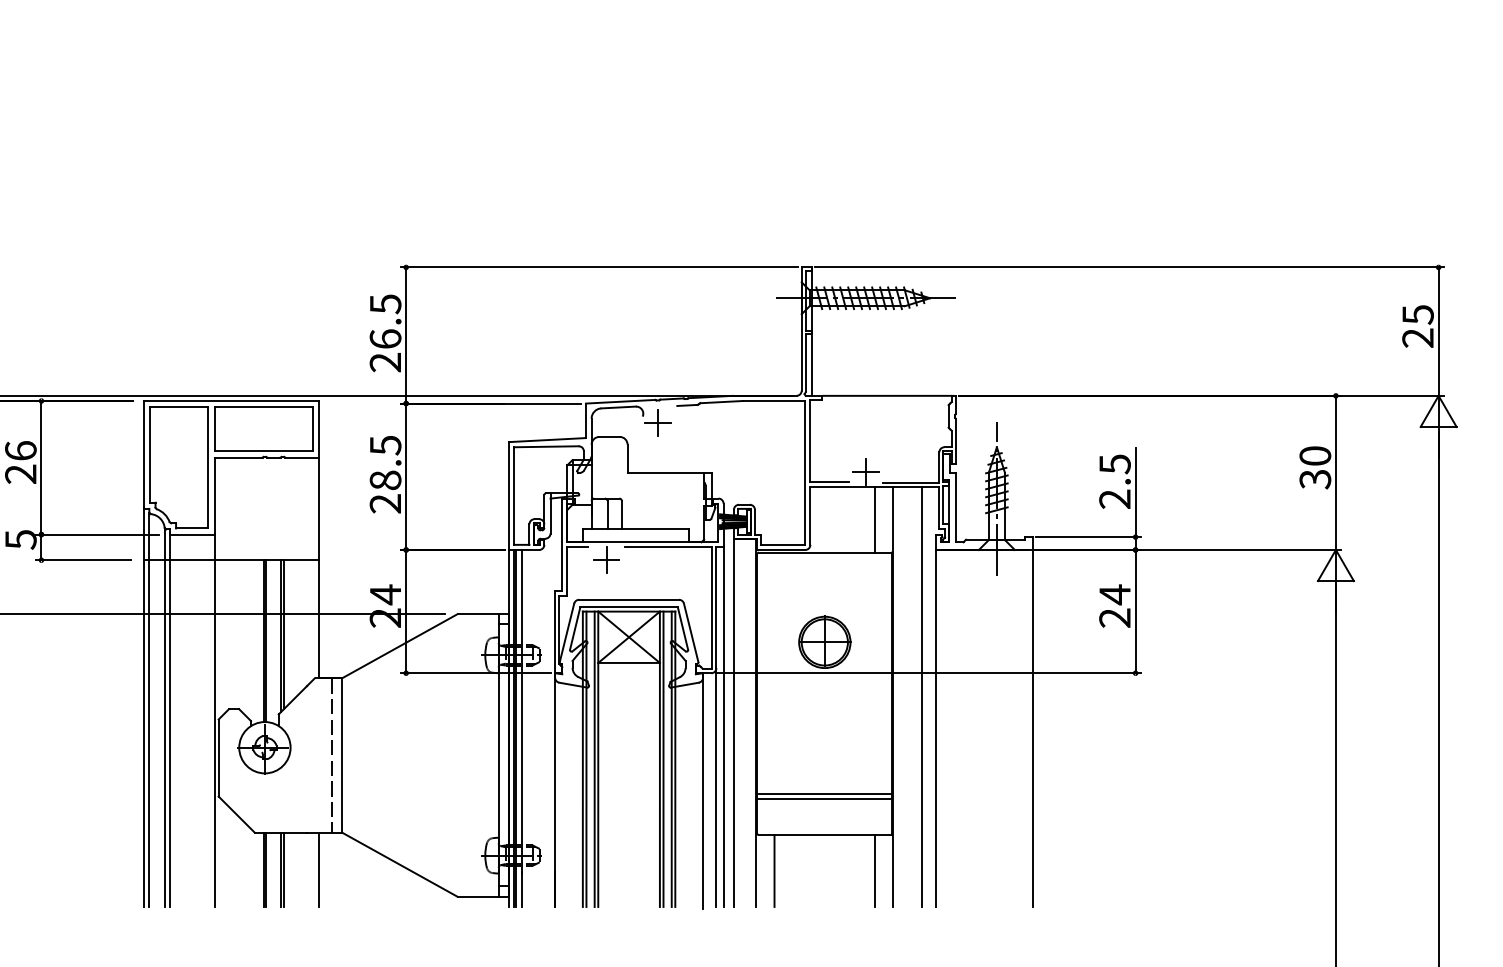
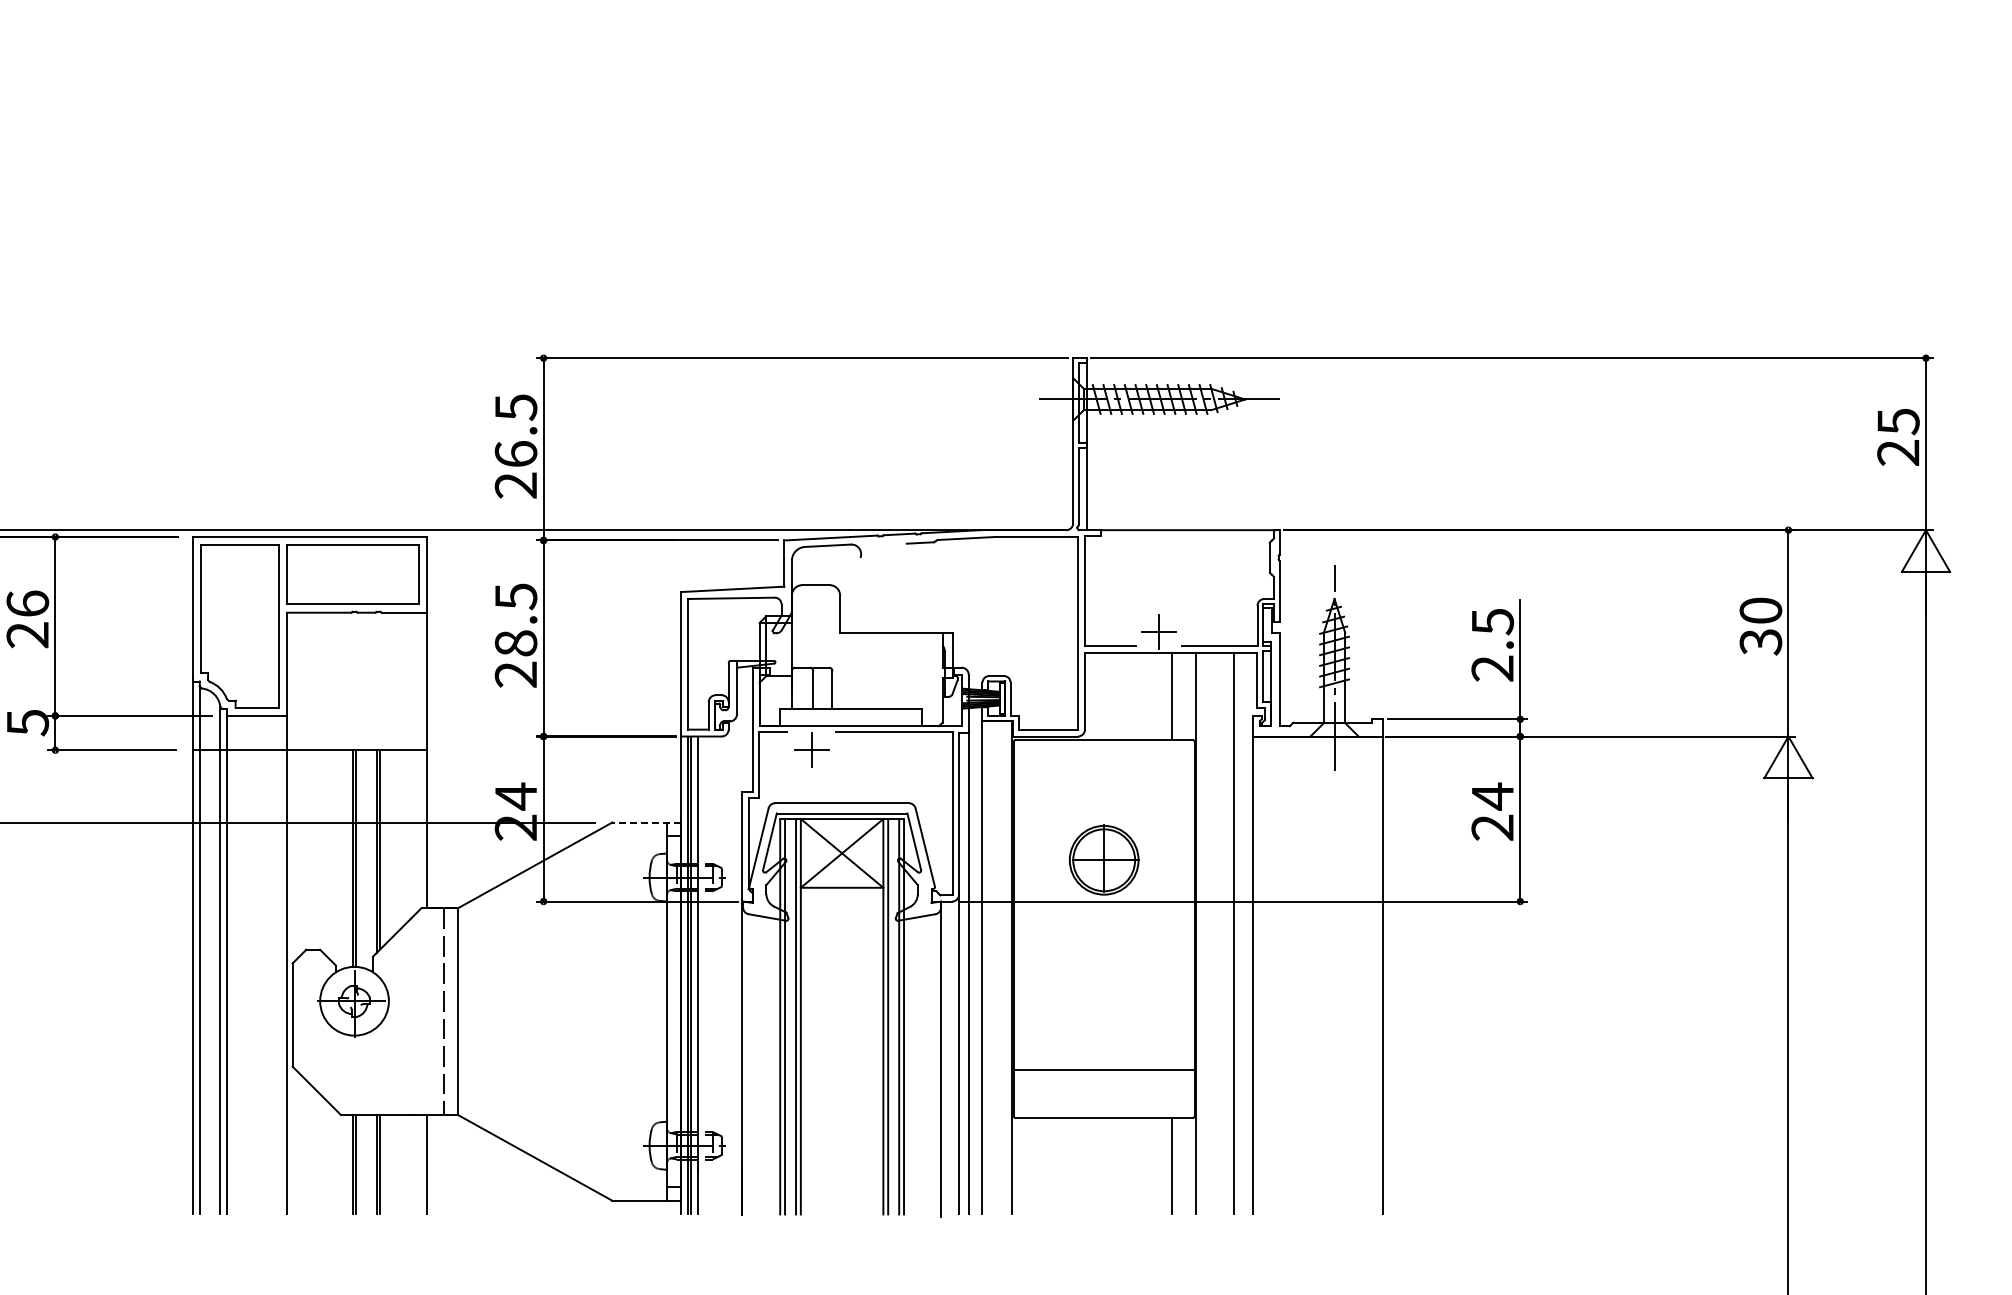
part: (657, 423) -> (880, 566), removed
line: (482, 614) -> (646, 822), solid -> dashed
line: (824, 794) -> (1103, 1063), removed
line: (774, 871) -> (1036, 1166), removed

